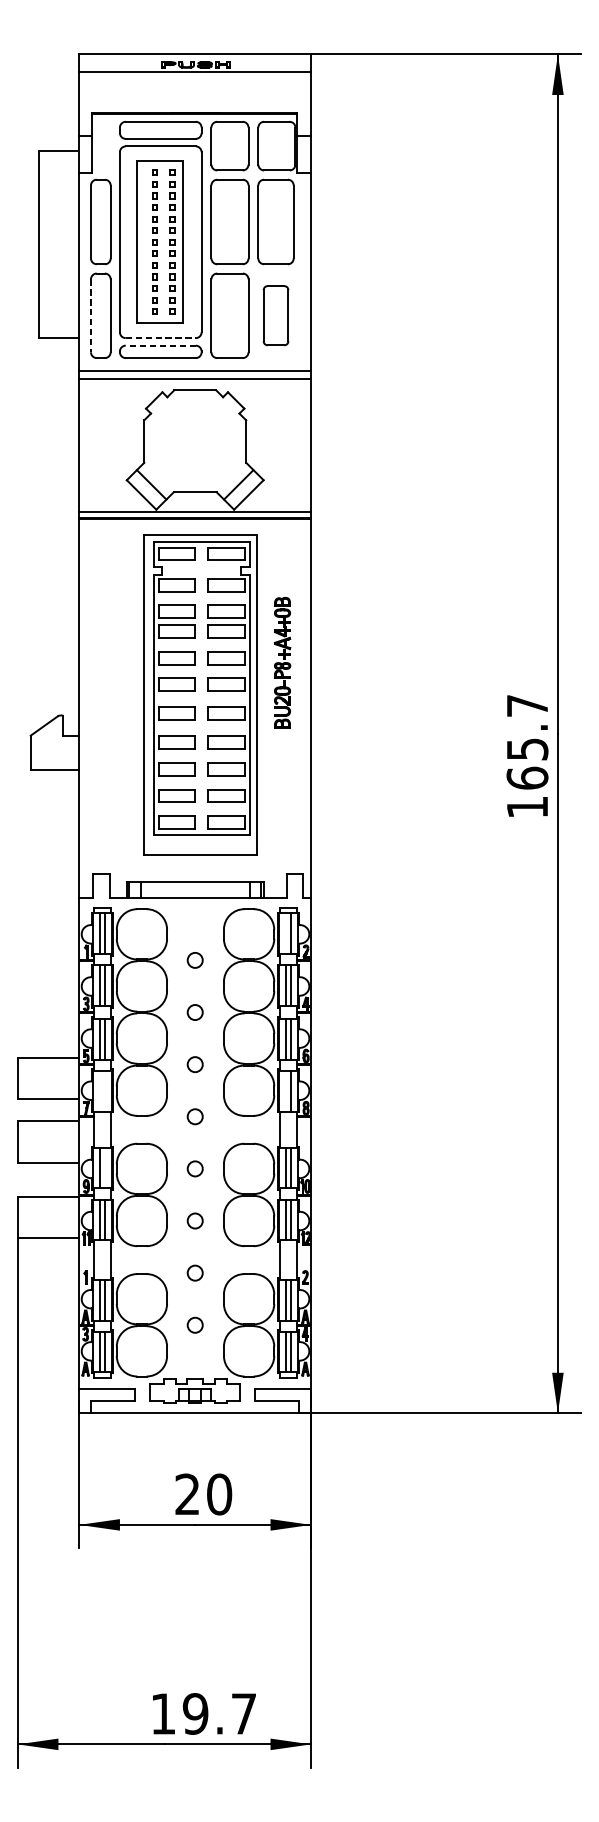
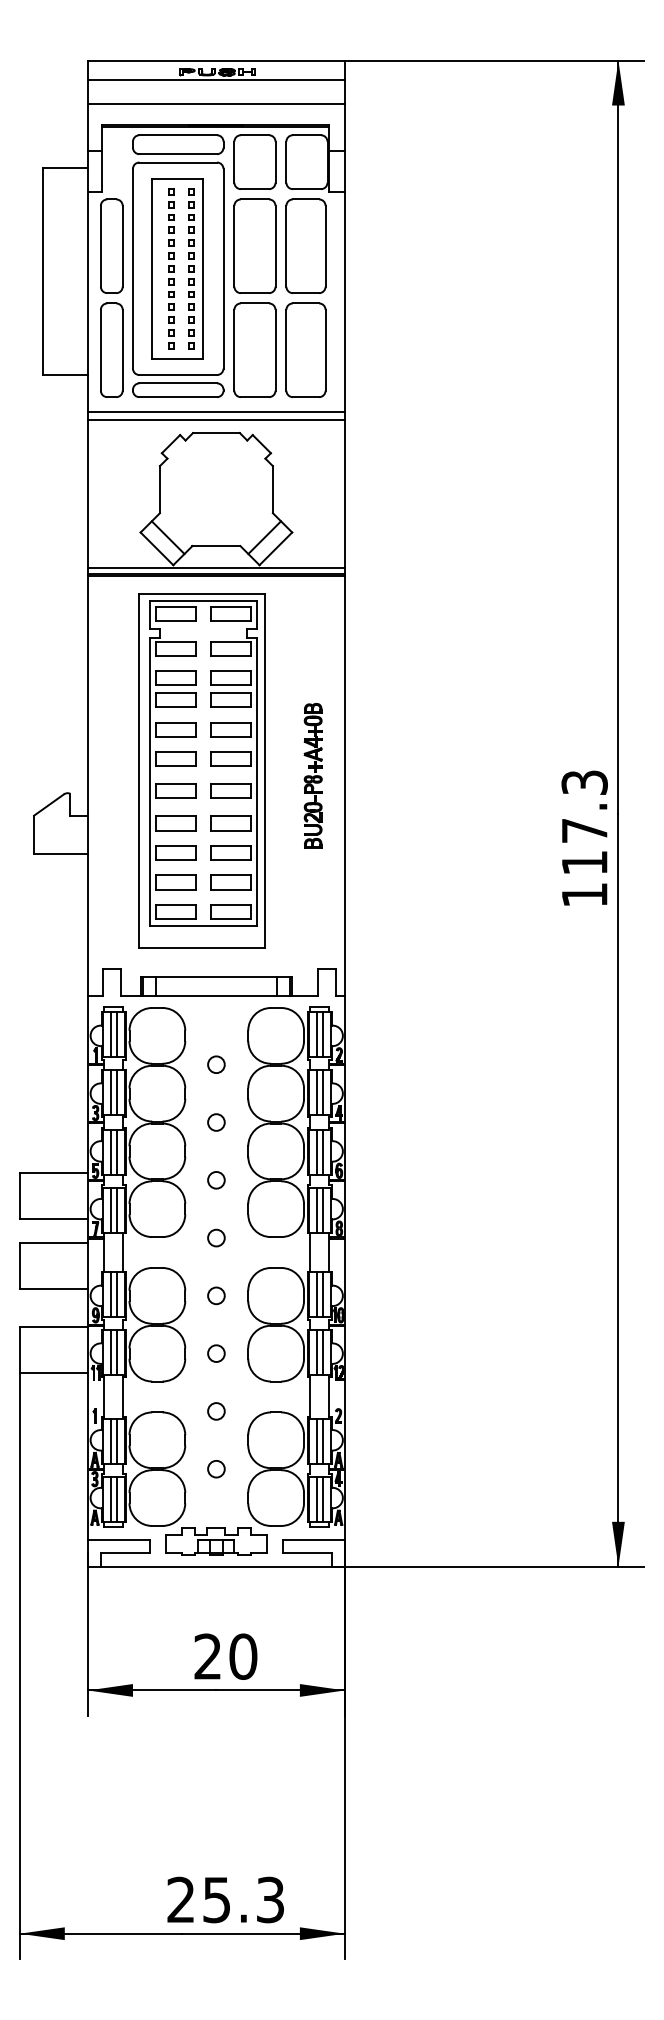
line: (195, 94) -> (216, 104), added
line: (90, 315) -> (100, 350), dashed -> solid
part: (275, 315) -> (305, 349), size x1.43
line: (161, 338) -> (178, 375), dashed -> solid
line: (161, 345) -> (178, 383), dashed -> solid
part: (281, 662) -> (312, 775), moved
part: (199, 694) -> (201, 770), moved
text: (527, 741) -> (584, 822), 165.7 -> 117.3
line: (285, 933) -> (316, 1034), added
line: (99, 1090) -> (110, 1209), added
line: (105, 1090) -> (116, 1209), added
line: (285, 1090) -> (316, 1209), added
line: (105, 1167) -> (116, 1294), added
text: (203, 1713) -> (225, 1899), 19.7 -> 25.3

